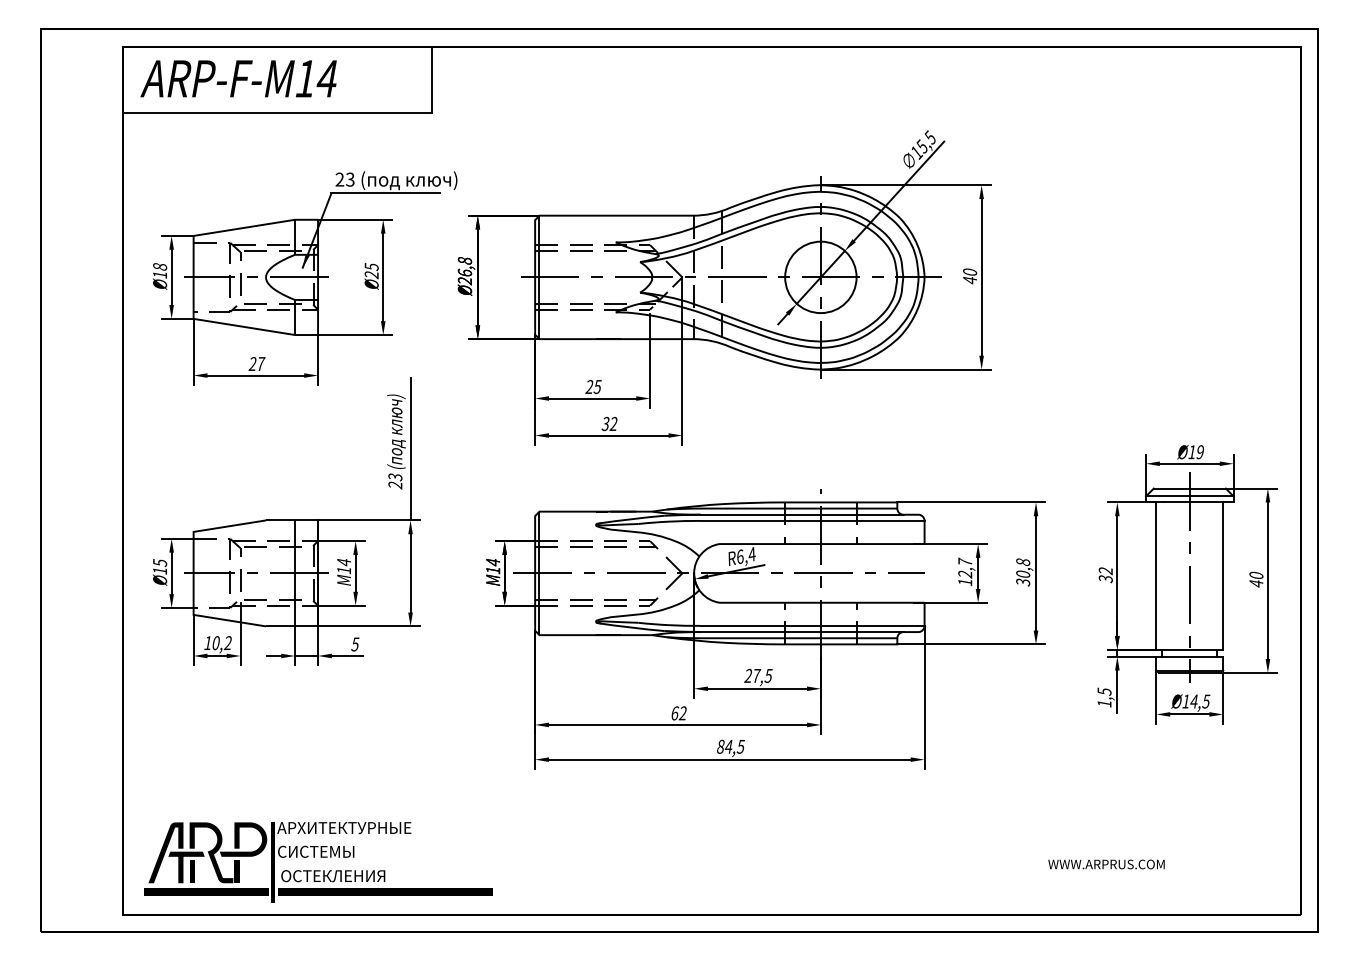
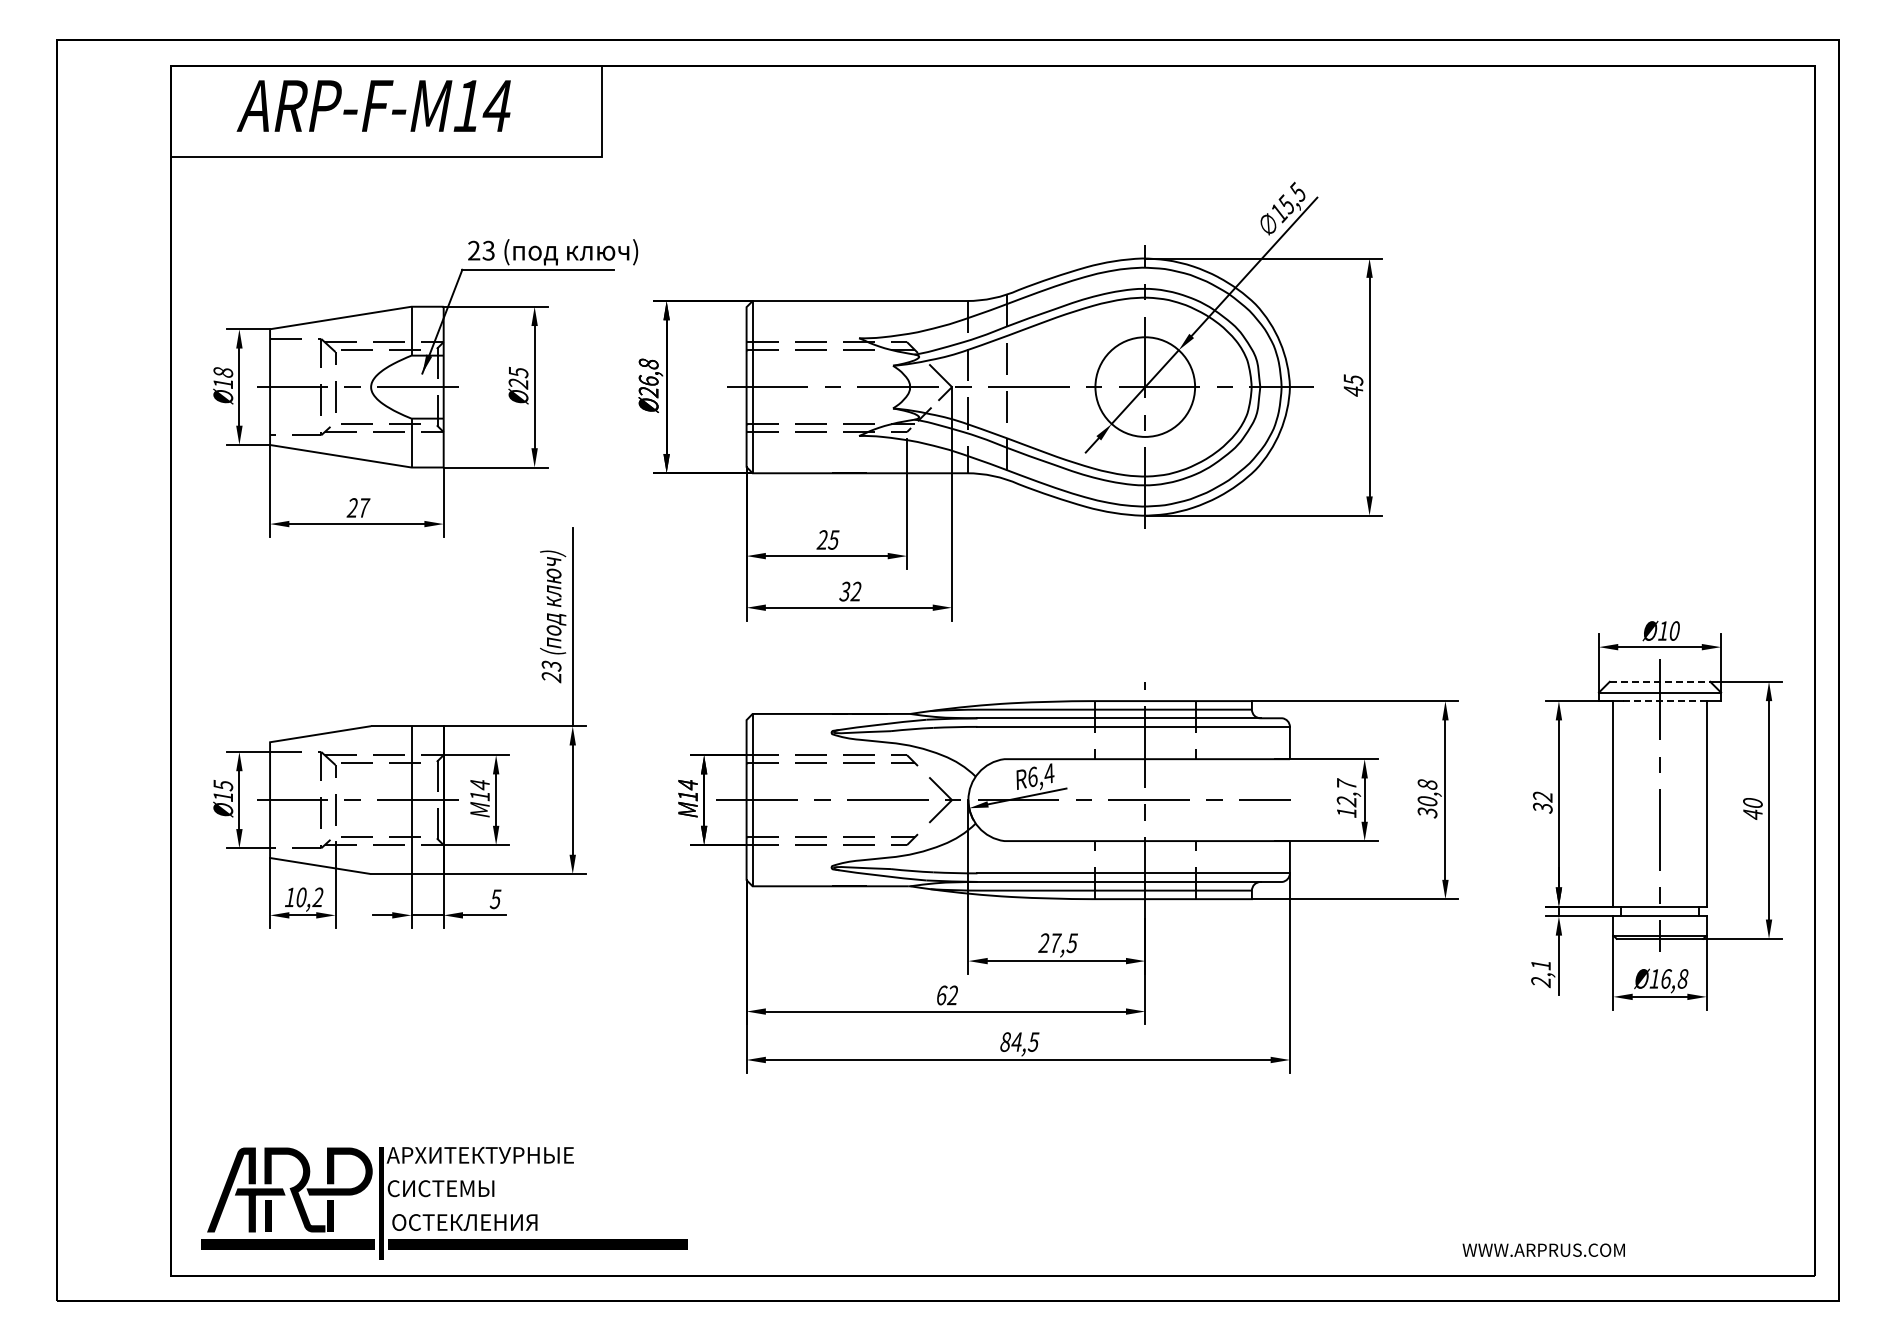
text: (238, 78) -> (373, 105), moved
text: (970, 271) -> (1353, 379), 40 -> 45
text: (1200, 451) -> (1674, 630), Ø19 -> Ø10
line: (1190, 488) -> (1660, 681), solid -> dashed
line: (1193, 502) -> (1664, 701), solid -> dashed
text: (1104, 697) -> (1540, 973), 1,5 -> 2,1
text: (1200, 701) -> (1674, 978), Ø14,5 -> Ø16,8
text: (1106, 863) -> (1543, 1249), moved

